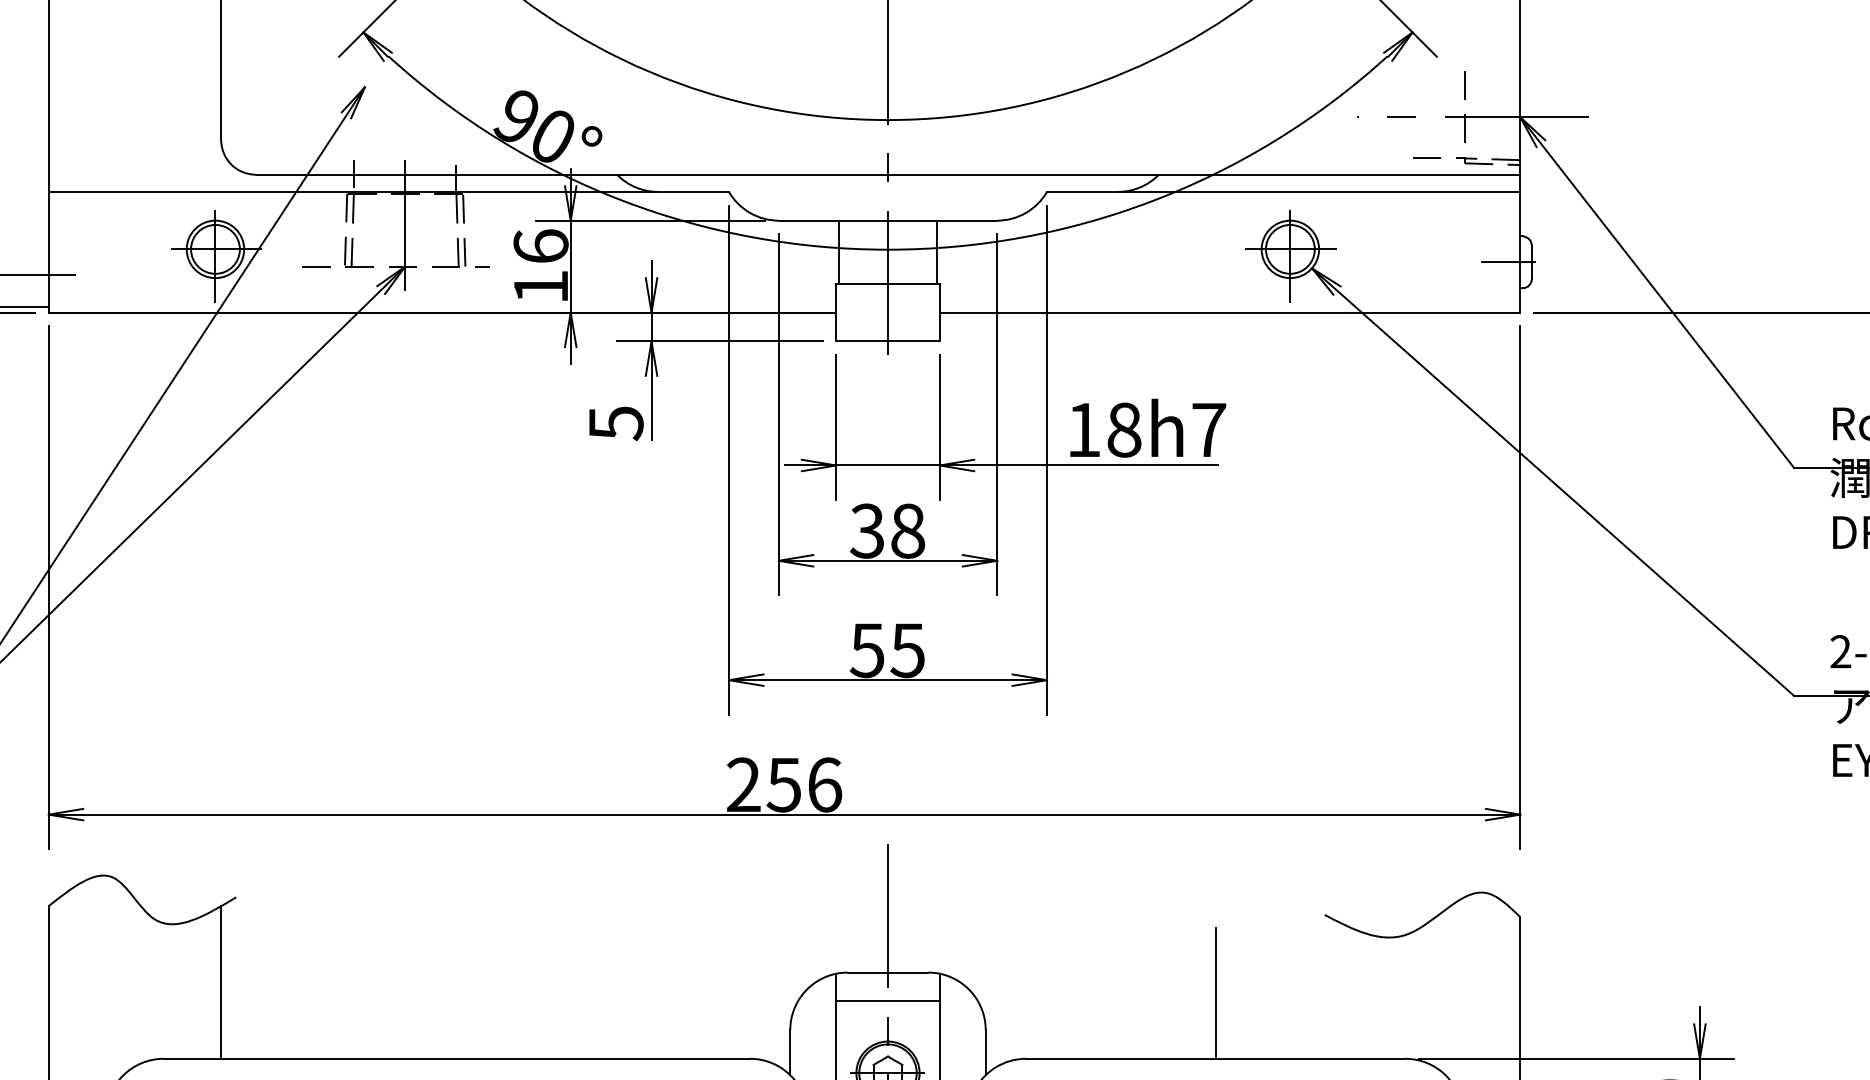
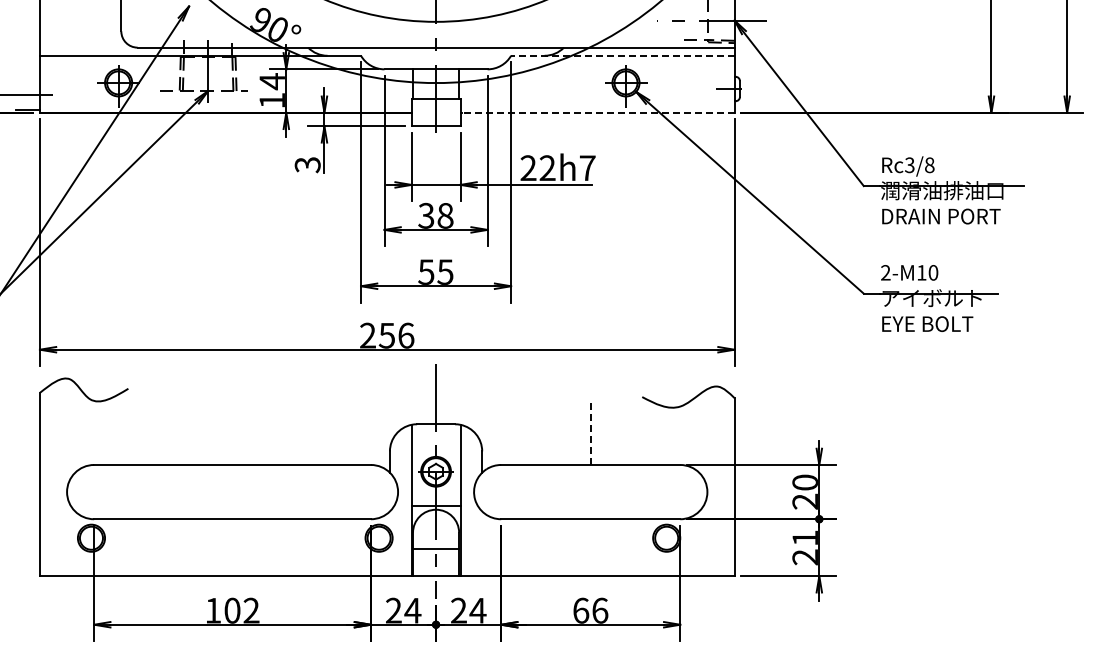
line: (1282, 191) -> (622, 55), solid -> dashed
text: (539, 246) -> (271, 81), 16 -> 14
line: (1229, 312) -> (597, 112), solid -> dashed
text: (615, 422) -> (307, 164), 5 -> 3
text: (1102, 430) -> (537, 168), 18h7 -> 22h7
line: (221, 981) -> (121, 428), removed
line: (1215, 994) -> (590, 434), solid -> dashed
line: (886, 1000) -> (435, 437), removed

